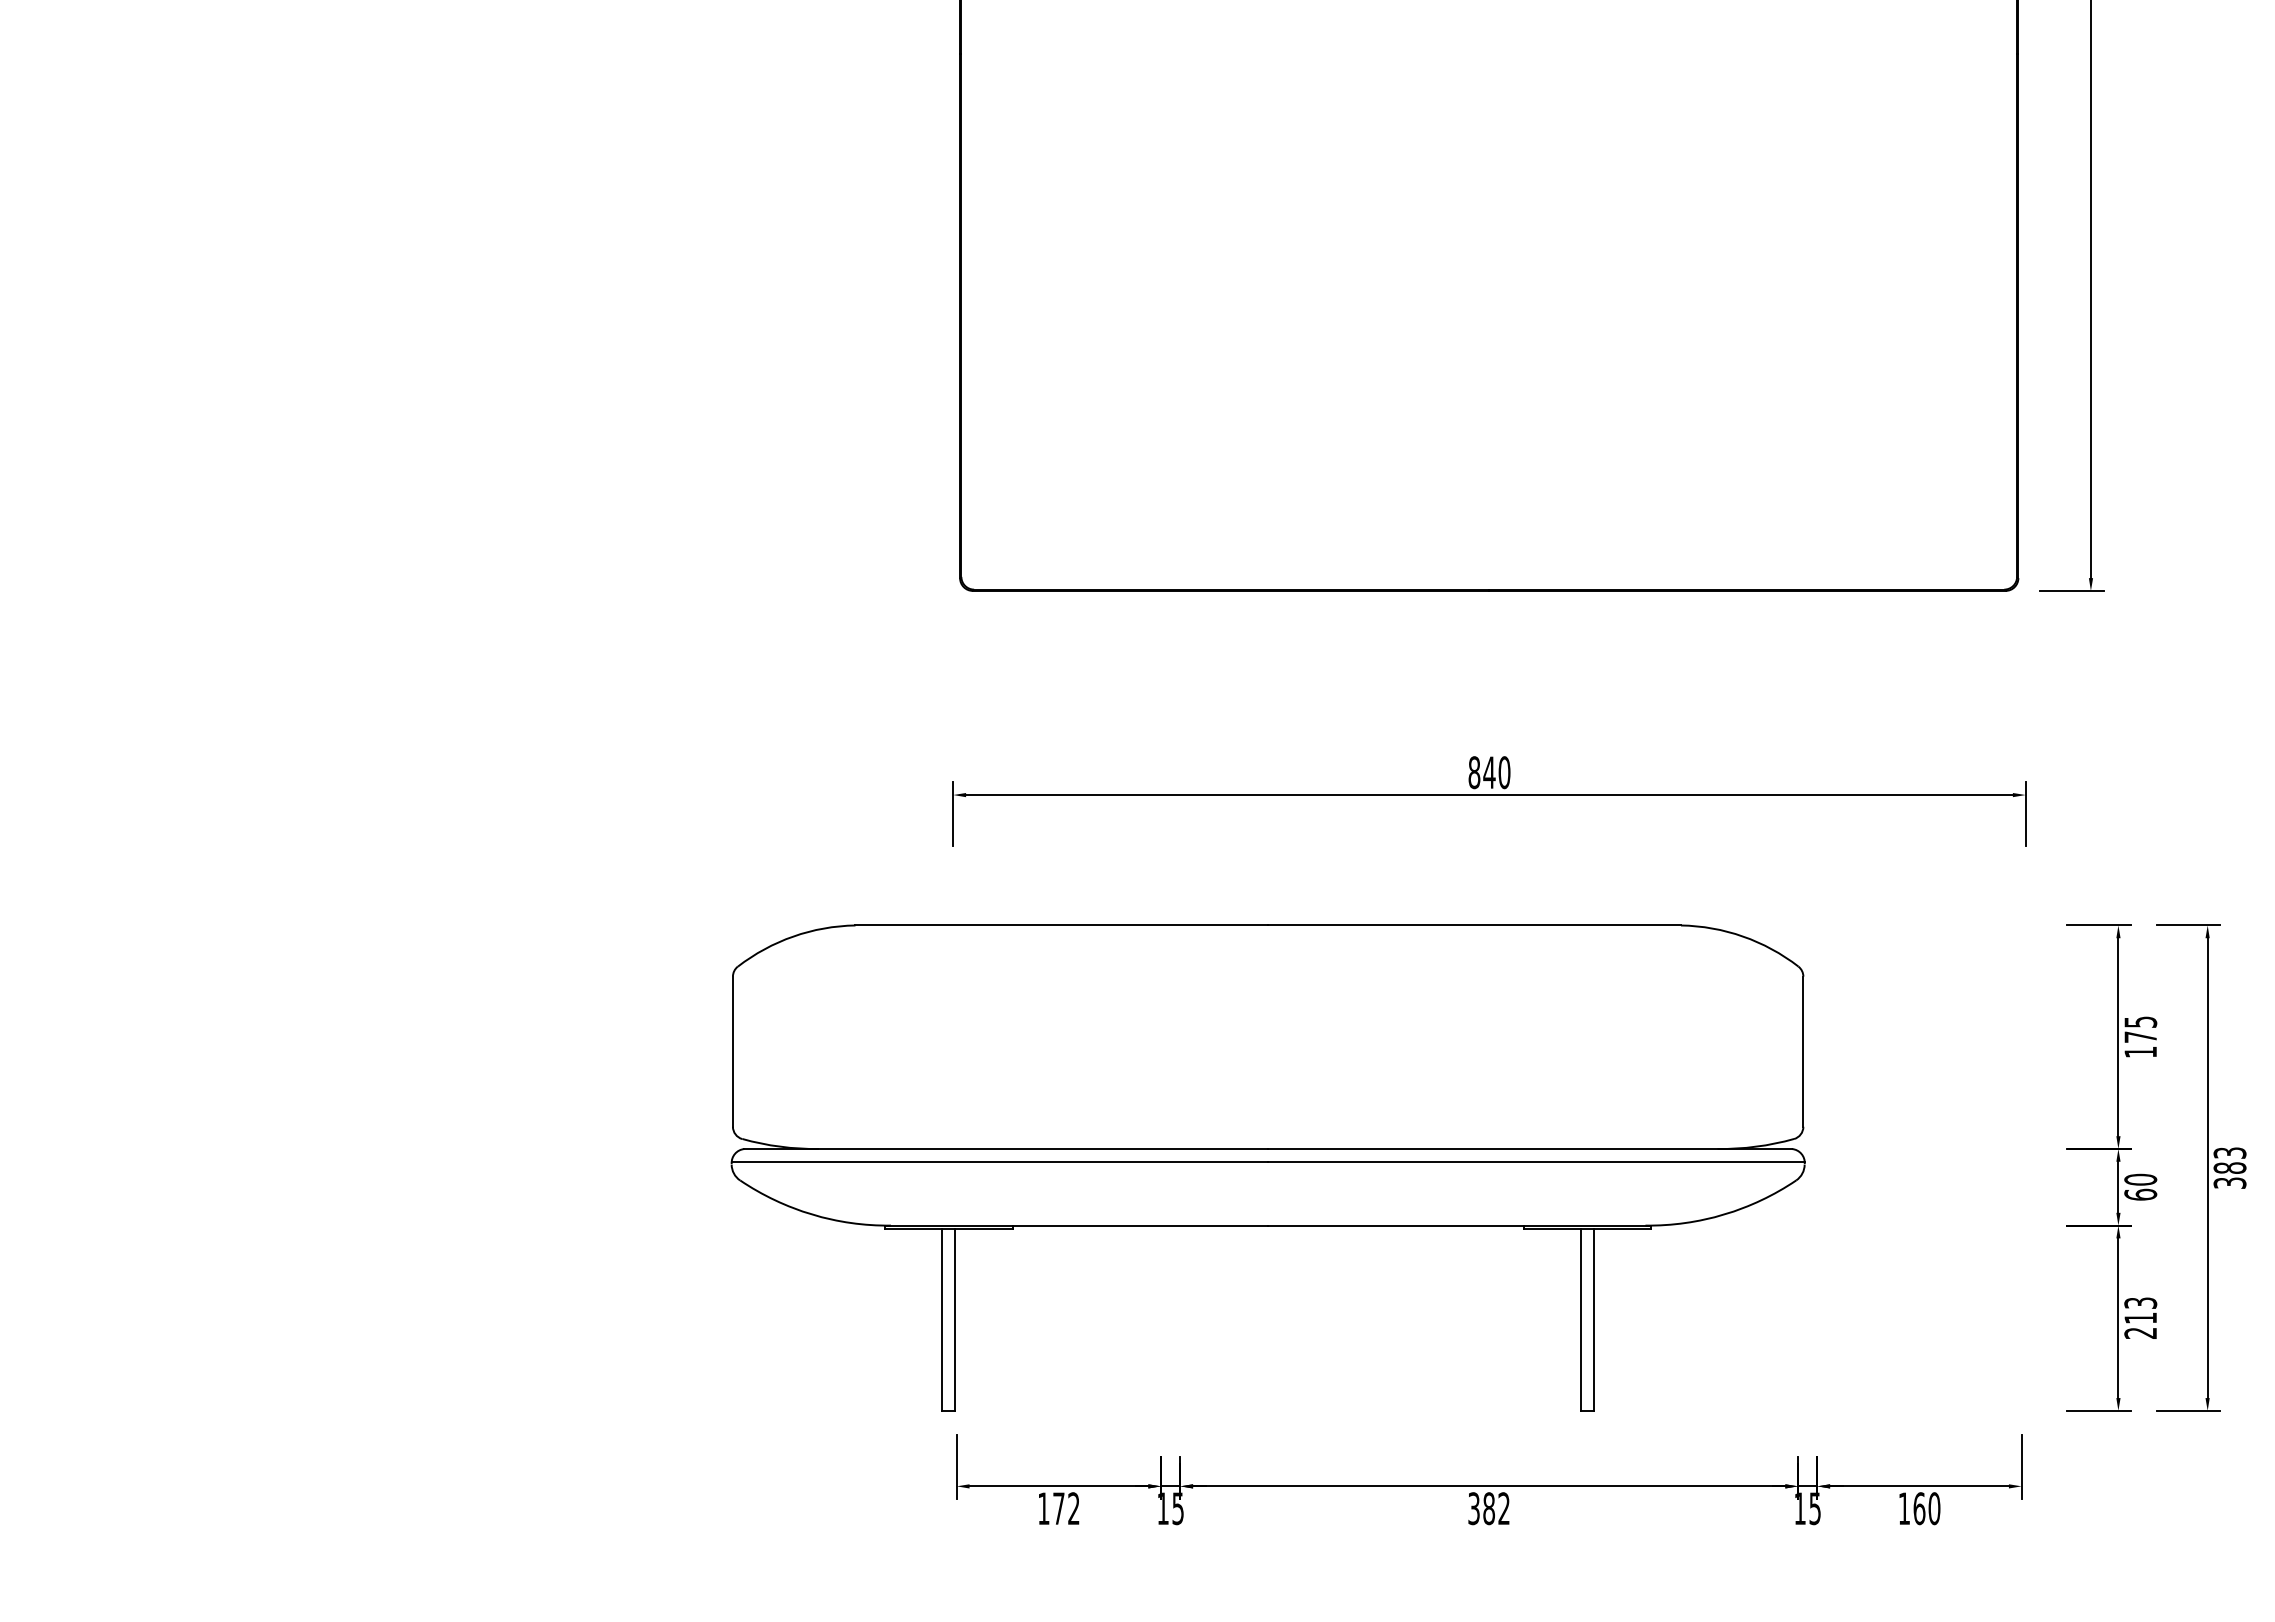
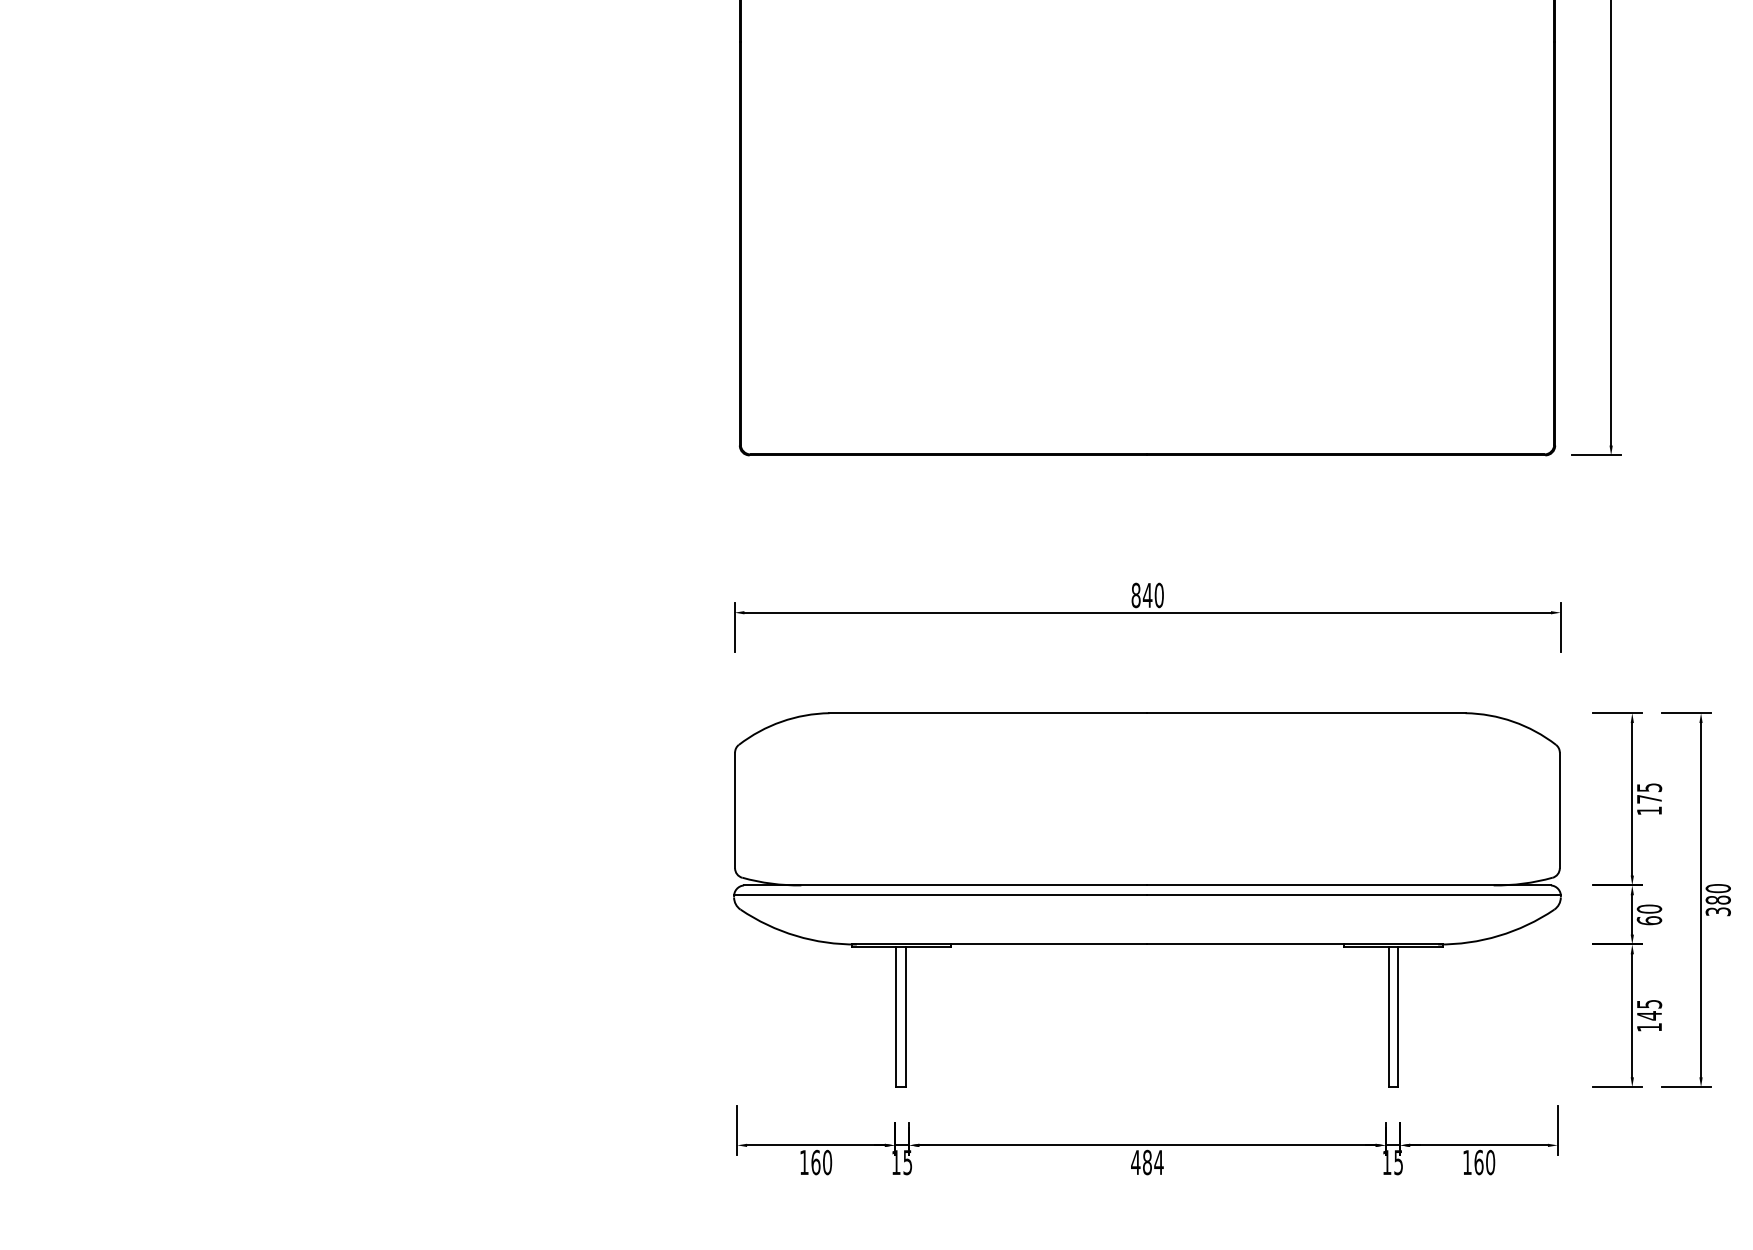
text: (2229, 1152) -> (1717, 888), 383 -> 380
part: (1267, 1167) -> (1146, 899), moved
text: (2140, 1317) -> (1649, 1015), 213 -> 145
text: (1066, 1508) -> (821, 1162), 172 -> 160
text: (1488, 1508) -> (1146, 1162), 382 -> 484

